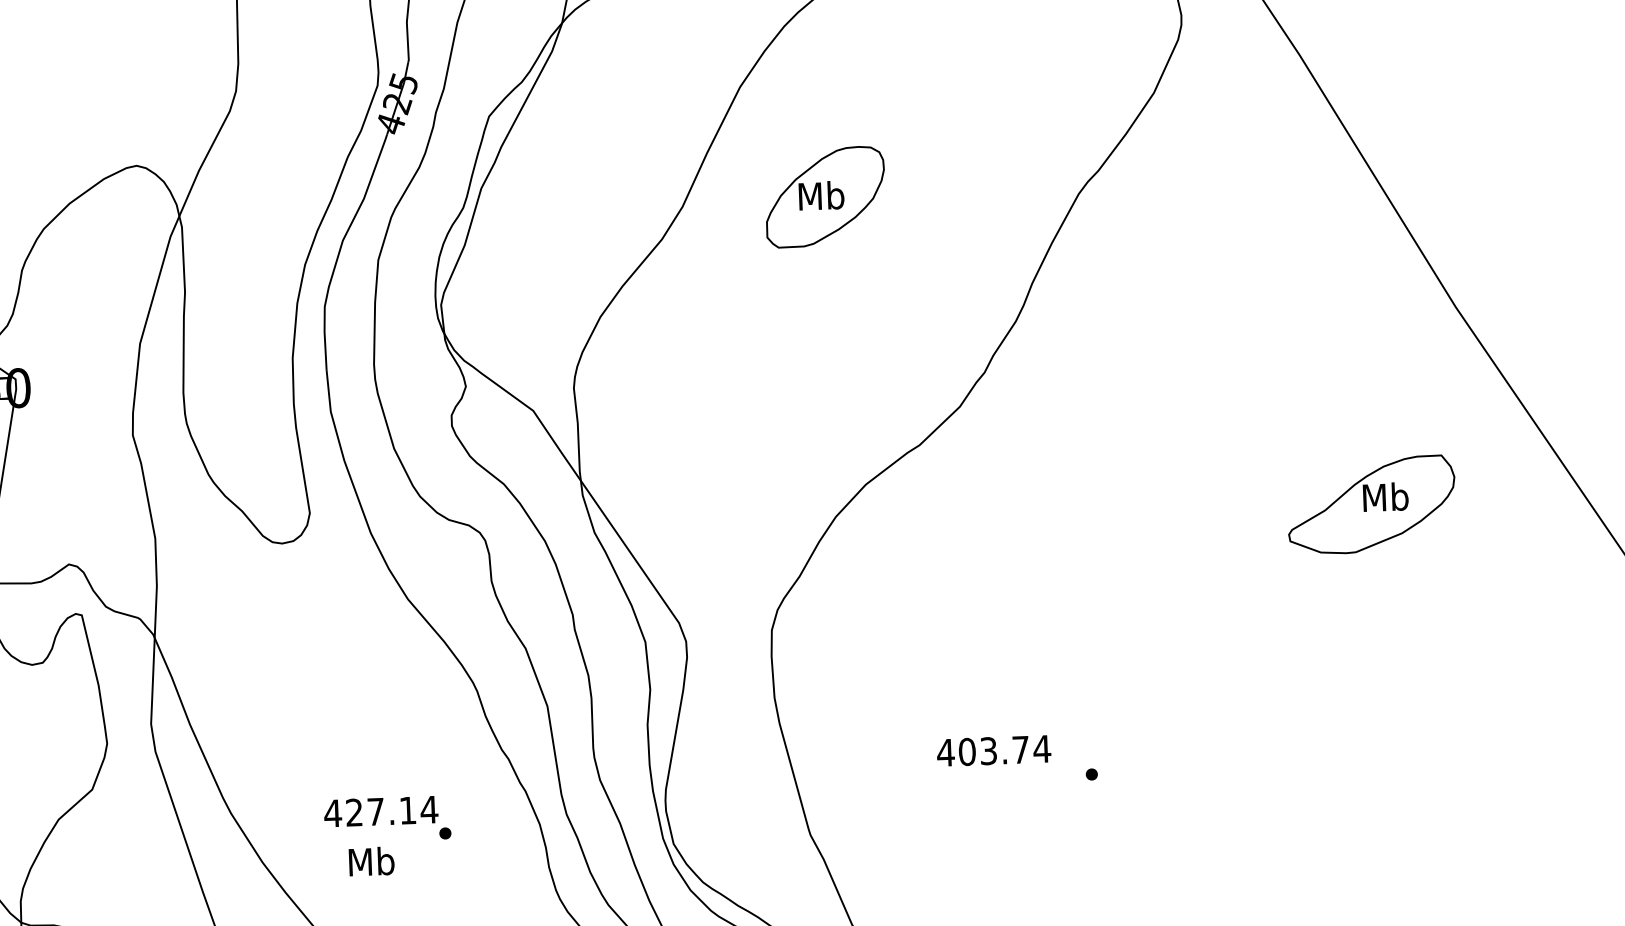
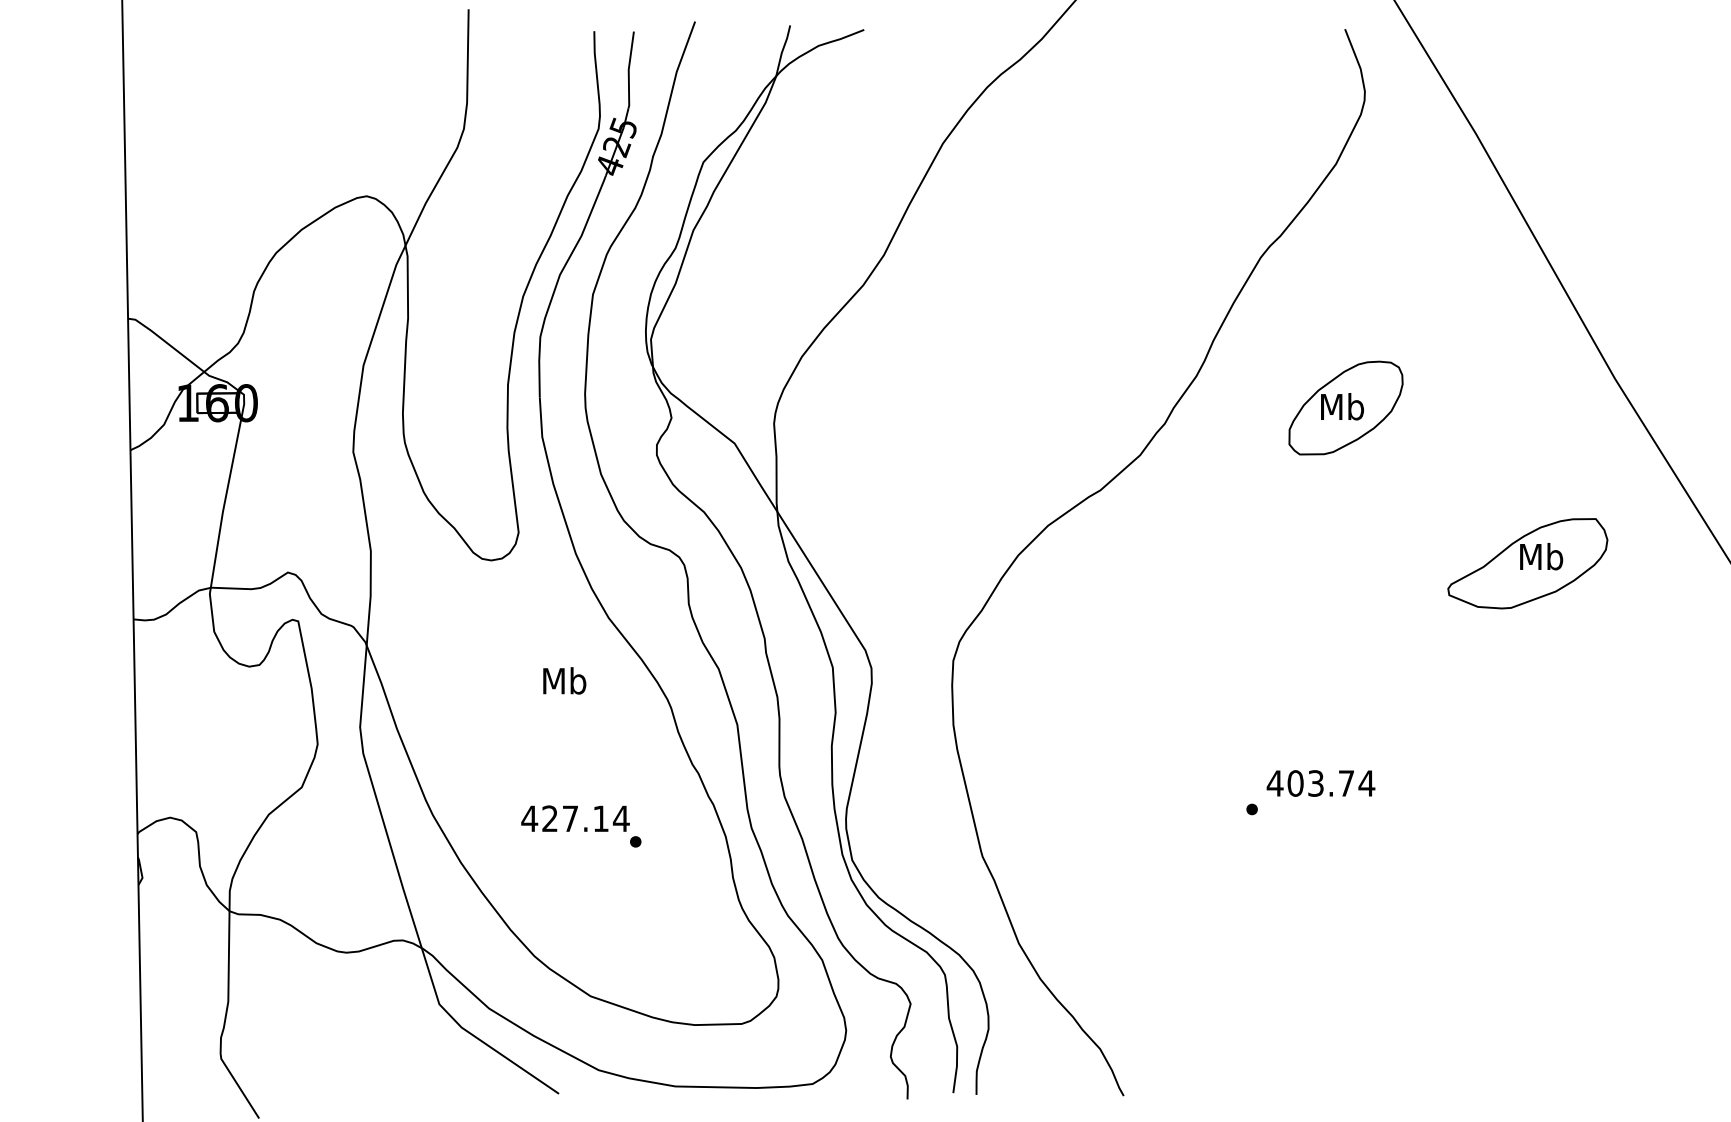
part: (824, 196) -> (1345, 407), moved
text: (993, 750) -> (1320, 783), moved
text: (371, 861) -> (564, 680), moved

